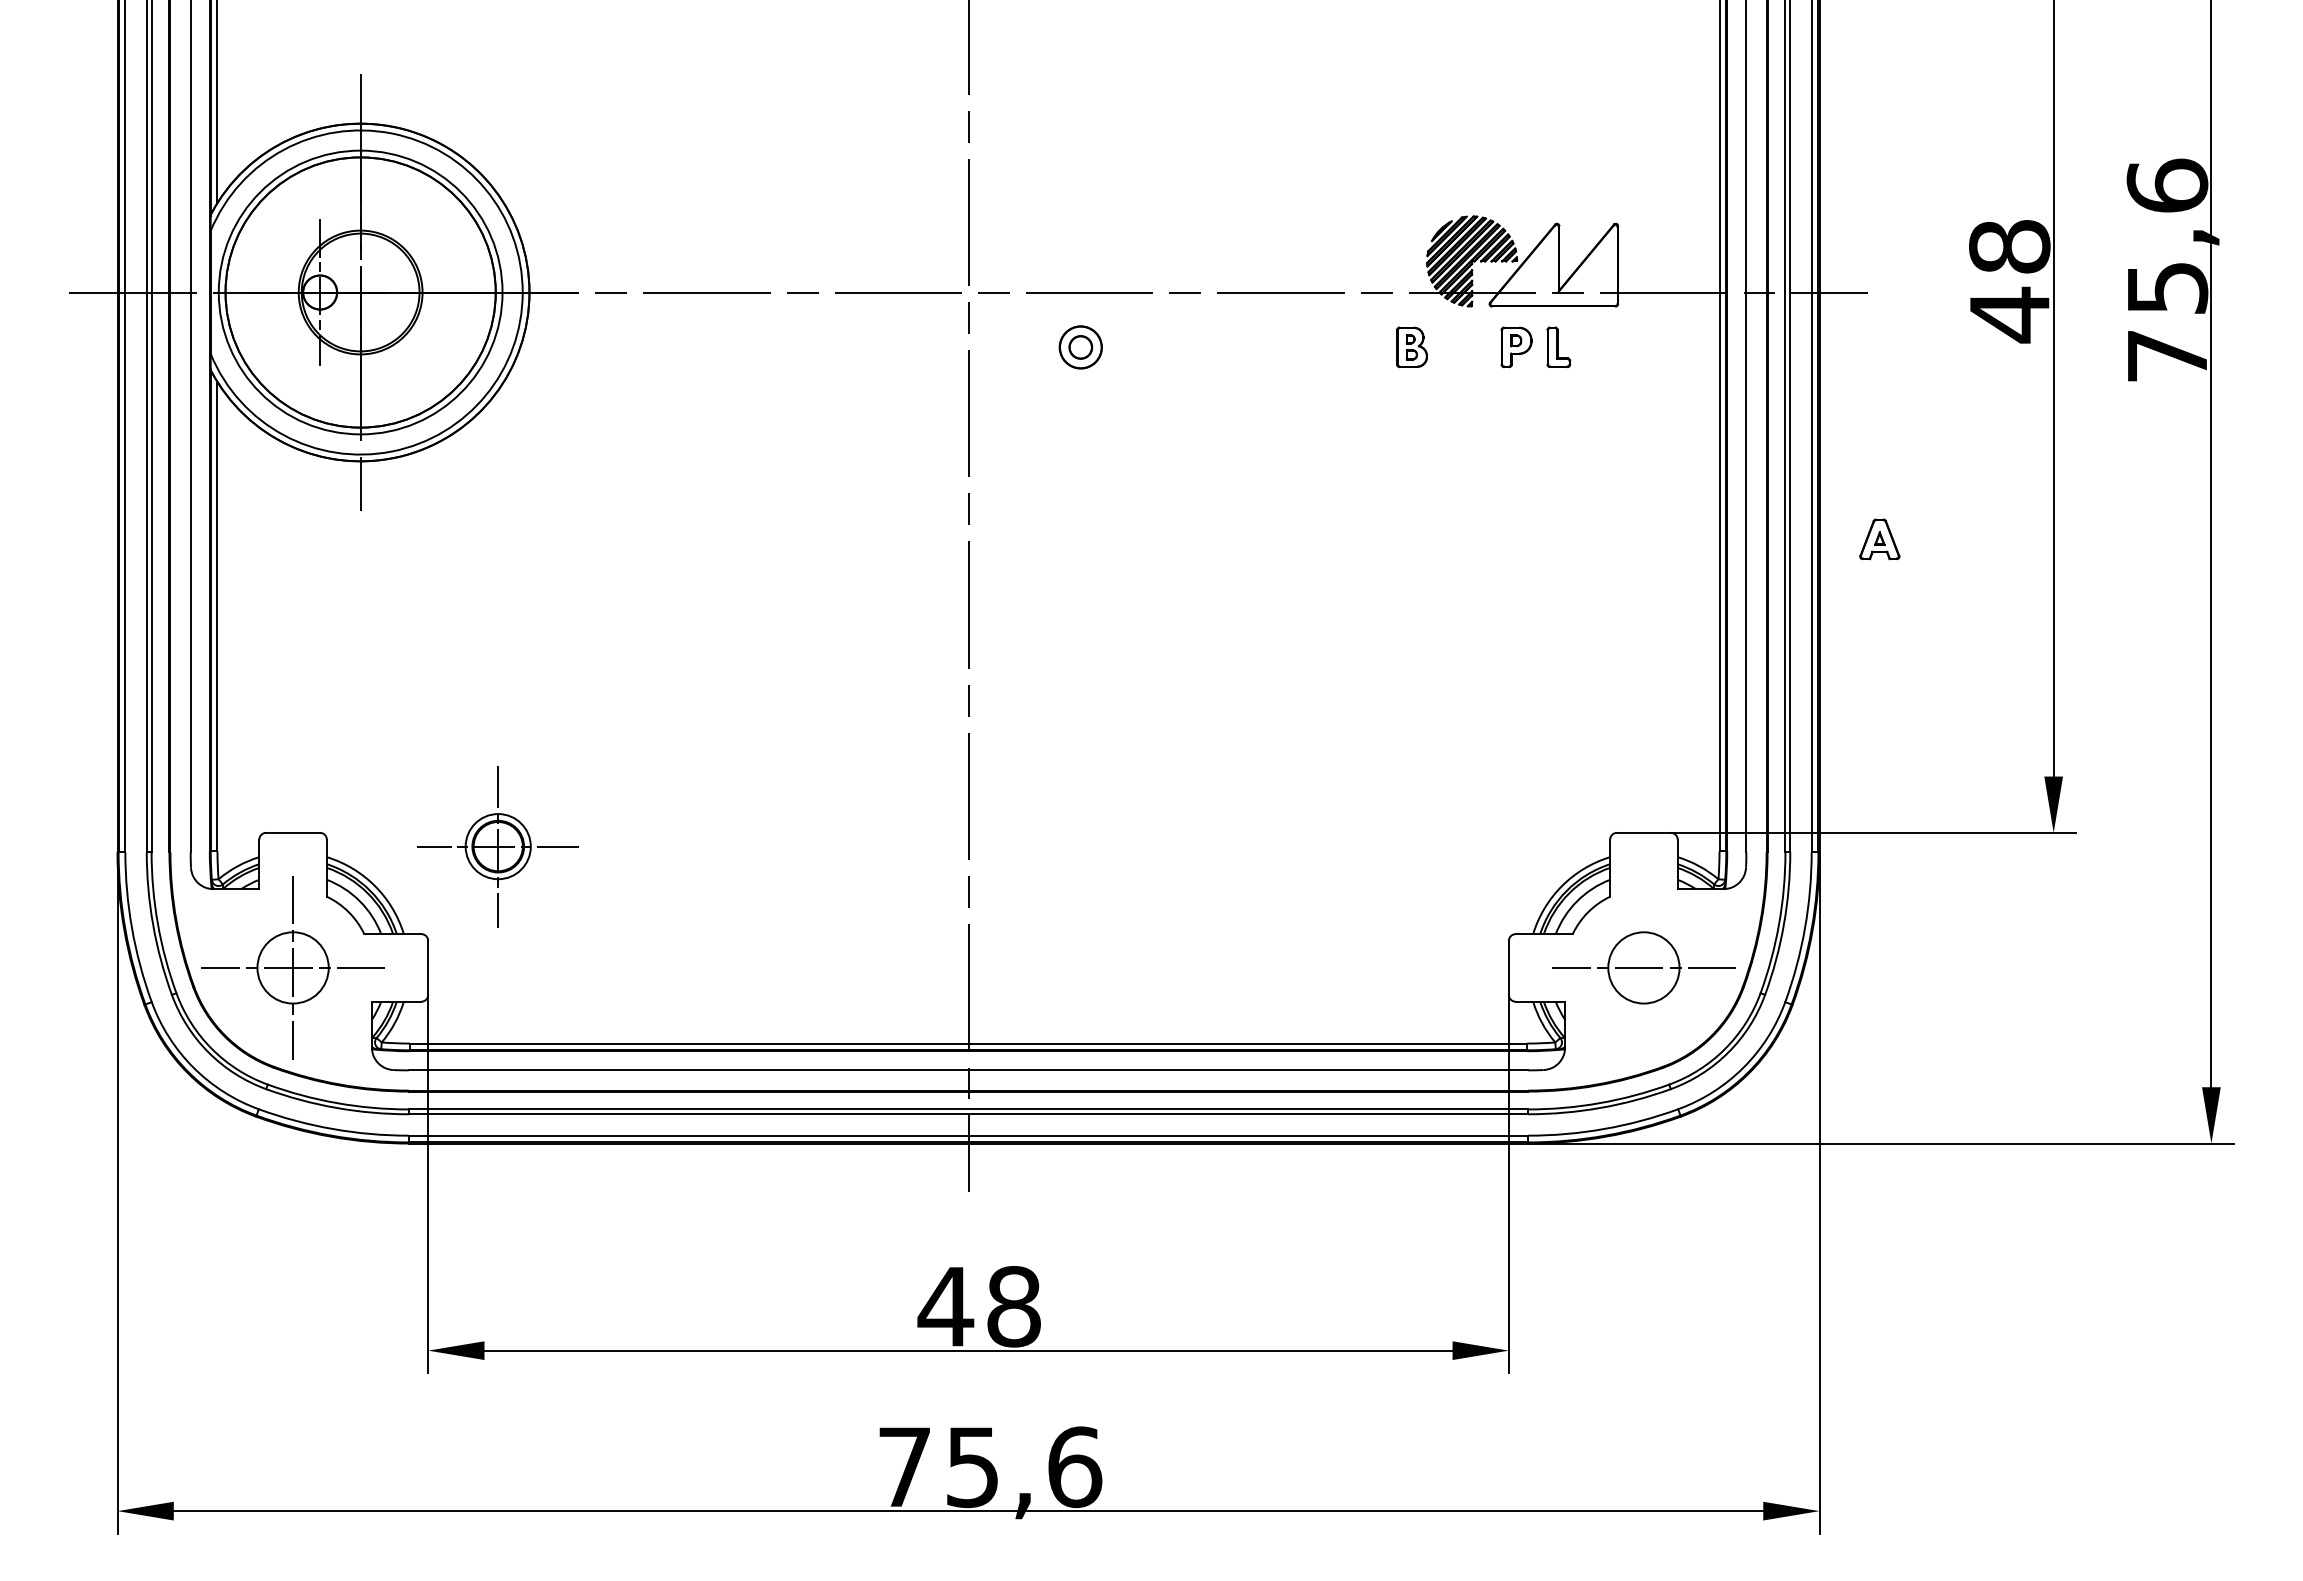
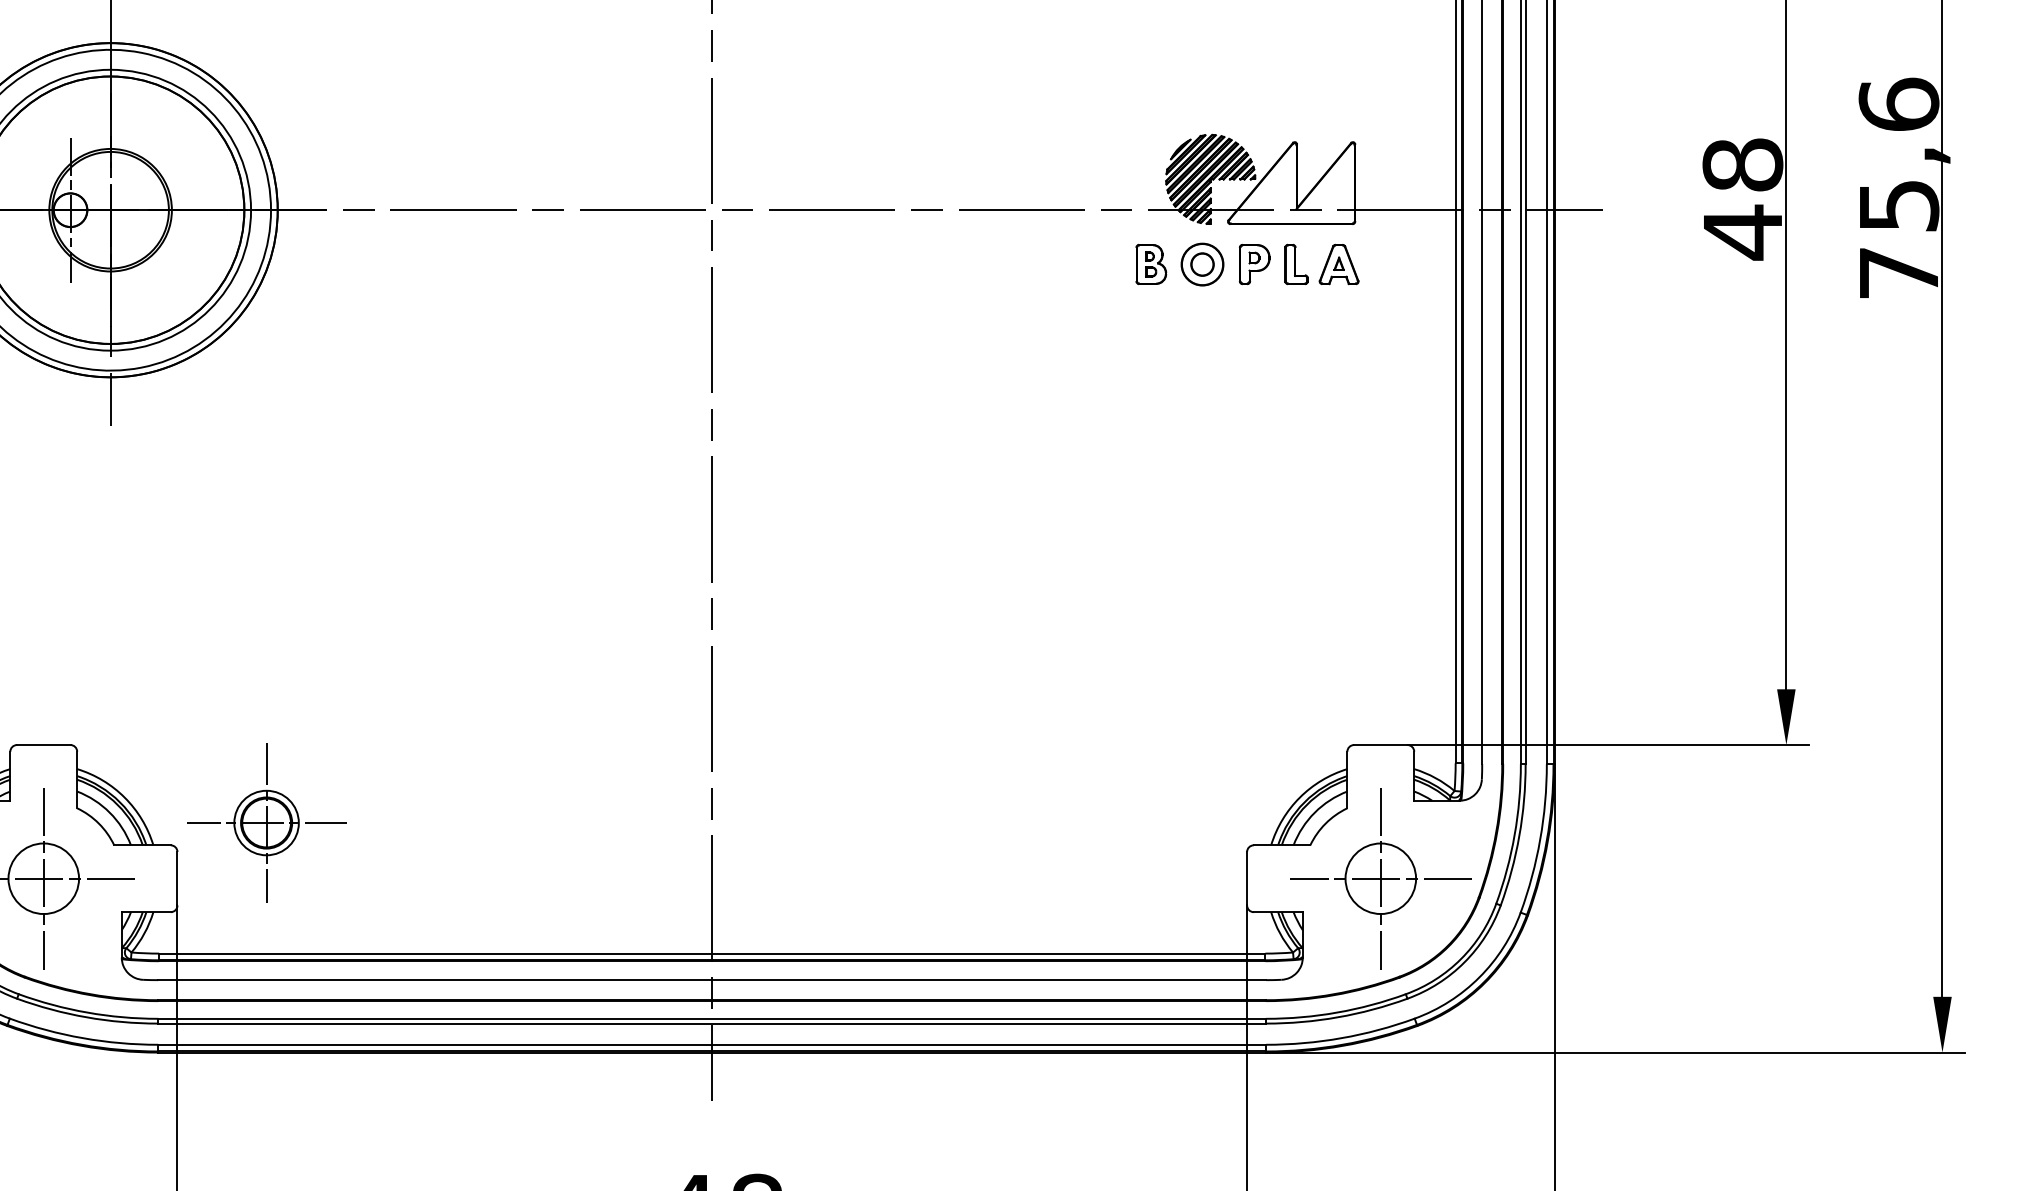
part: (1080, 347) -> (1202, 264), moved
part: (1879, 539) -> (1338, 264), moved
part: (497, 846) -> (265, 822), moved
line: (1643, 967) -> (1380, 878), added

